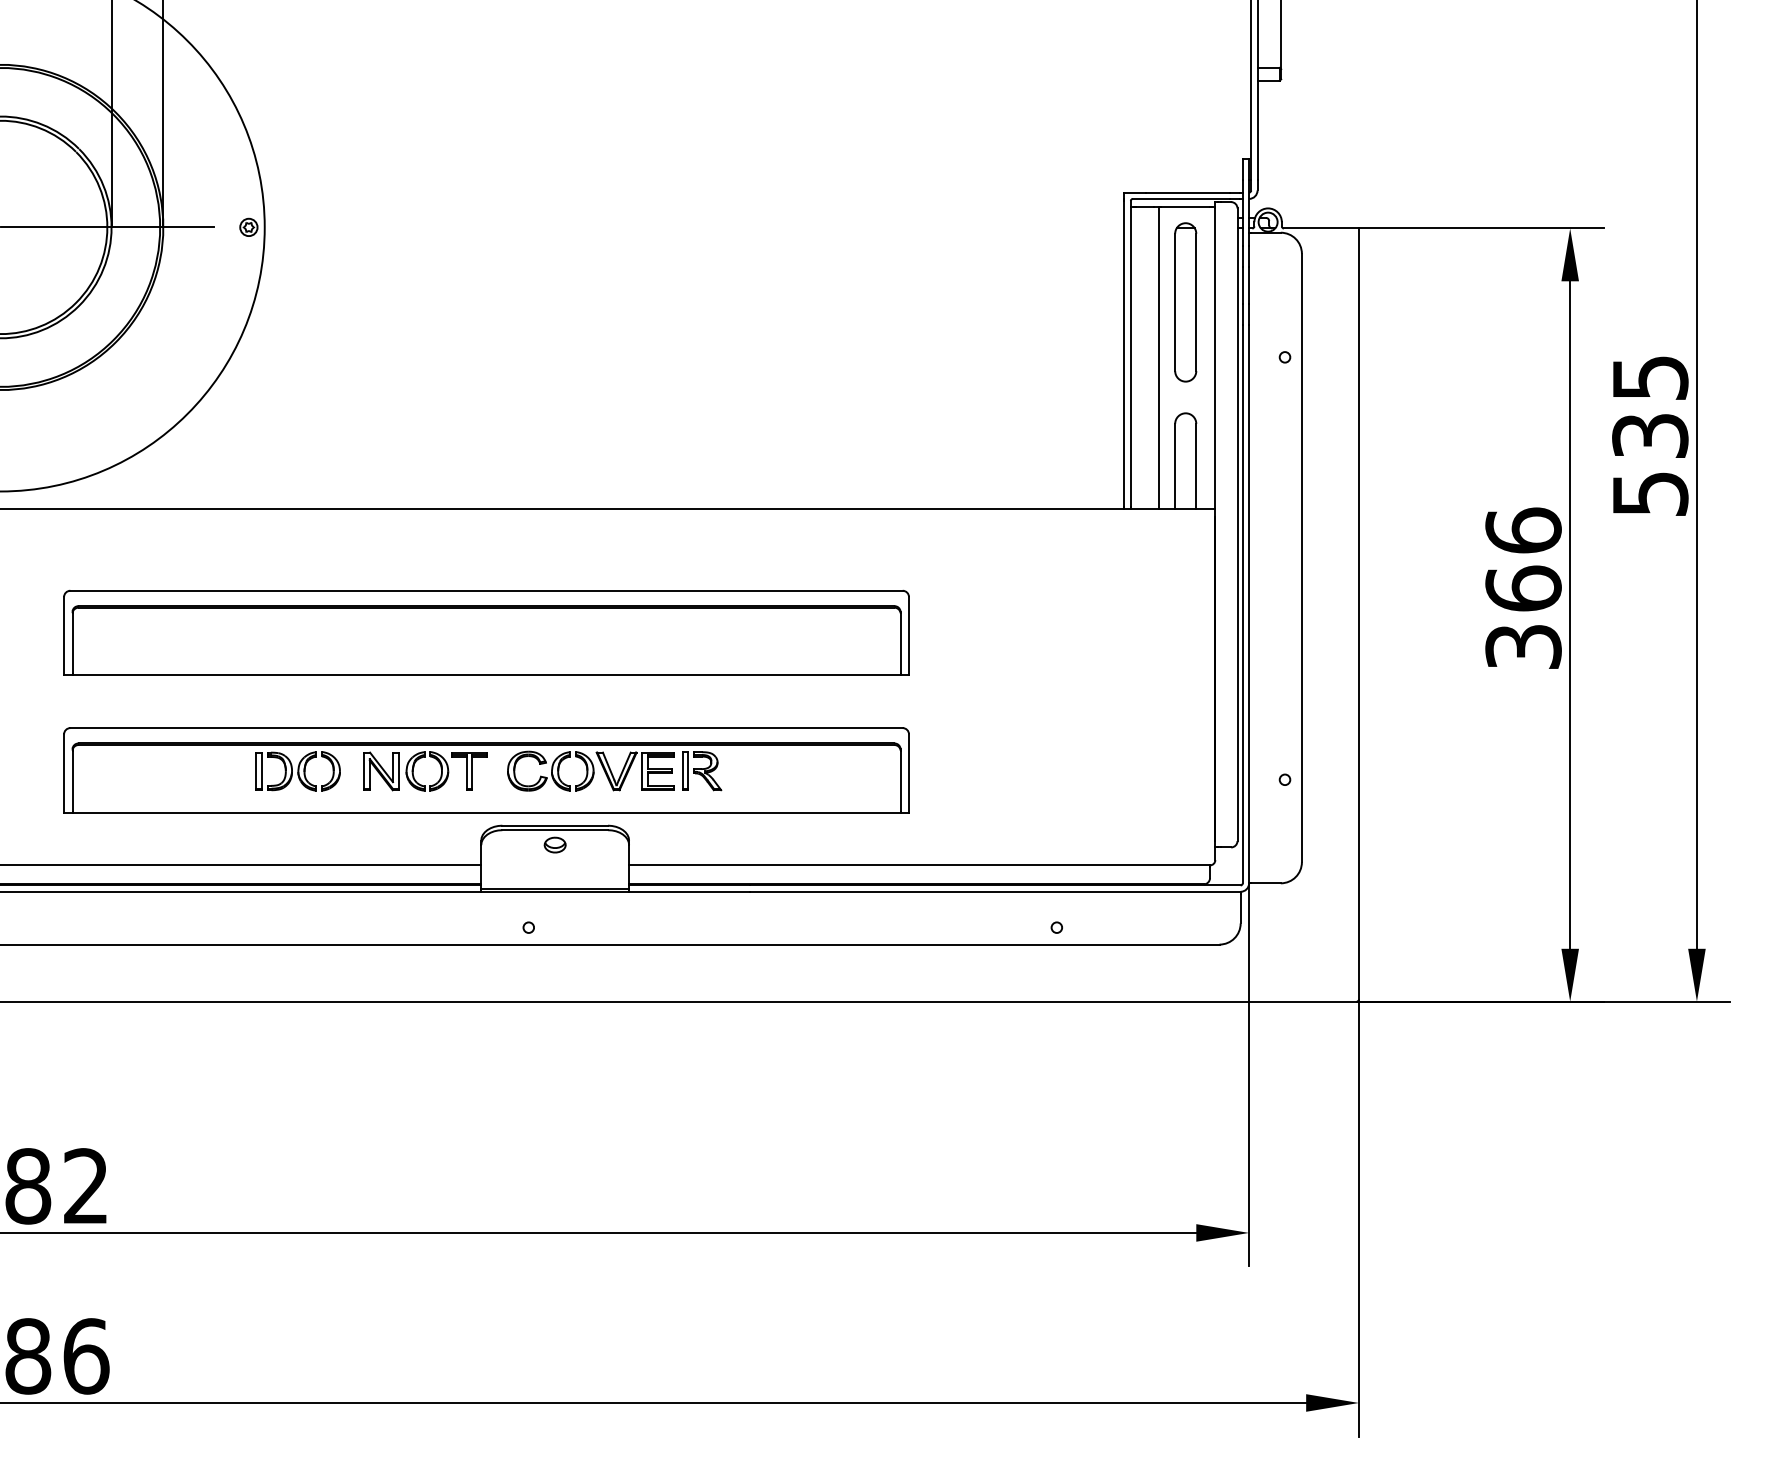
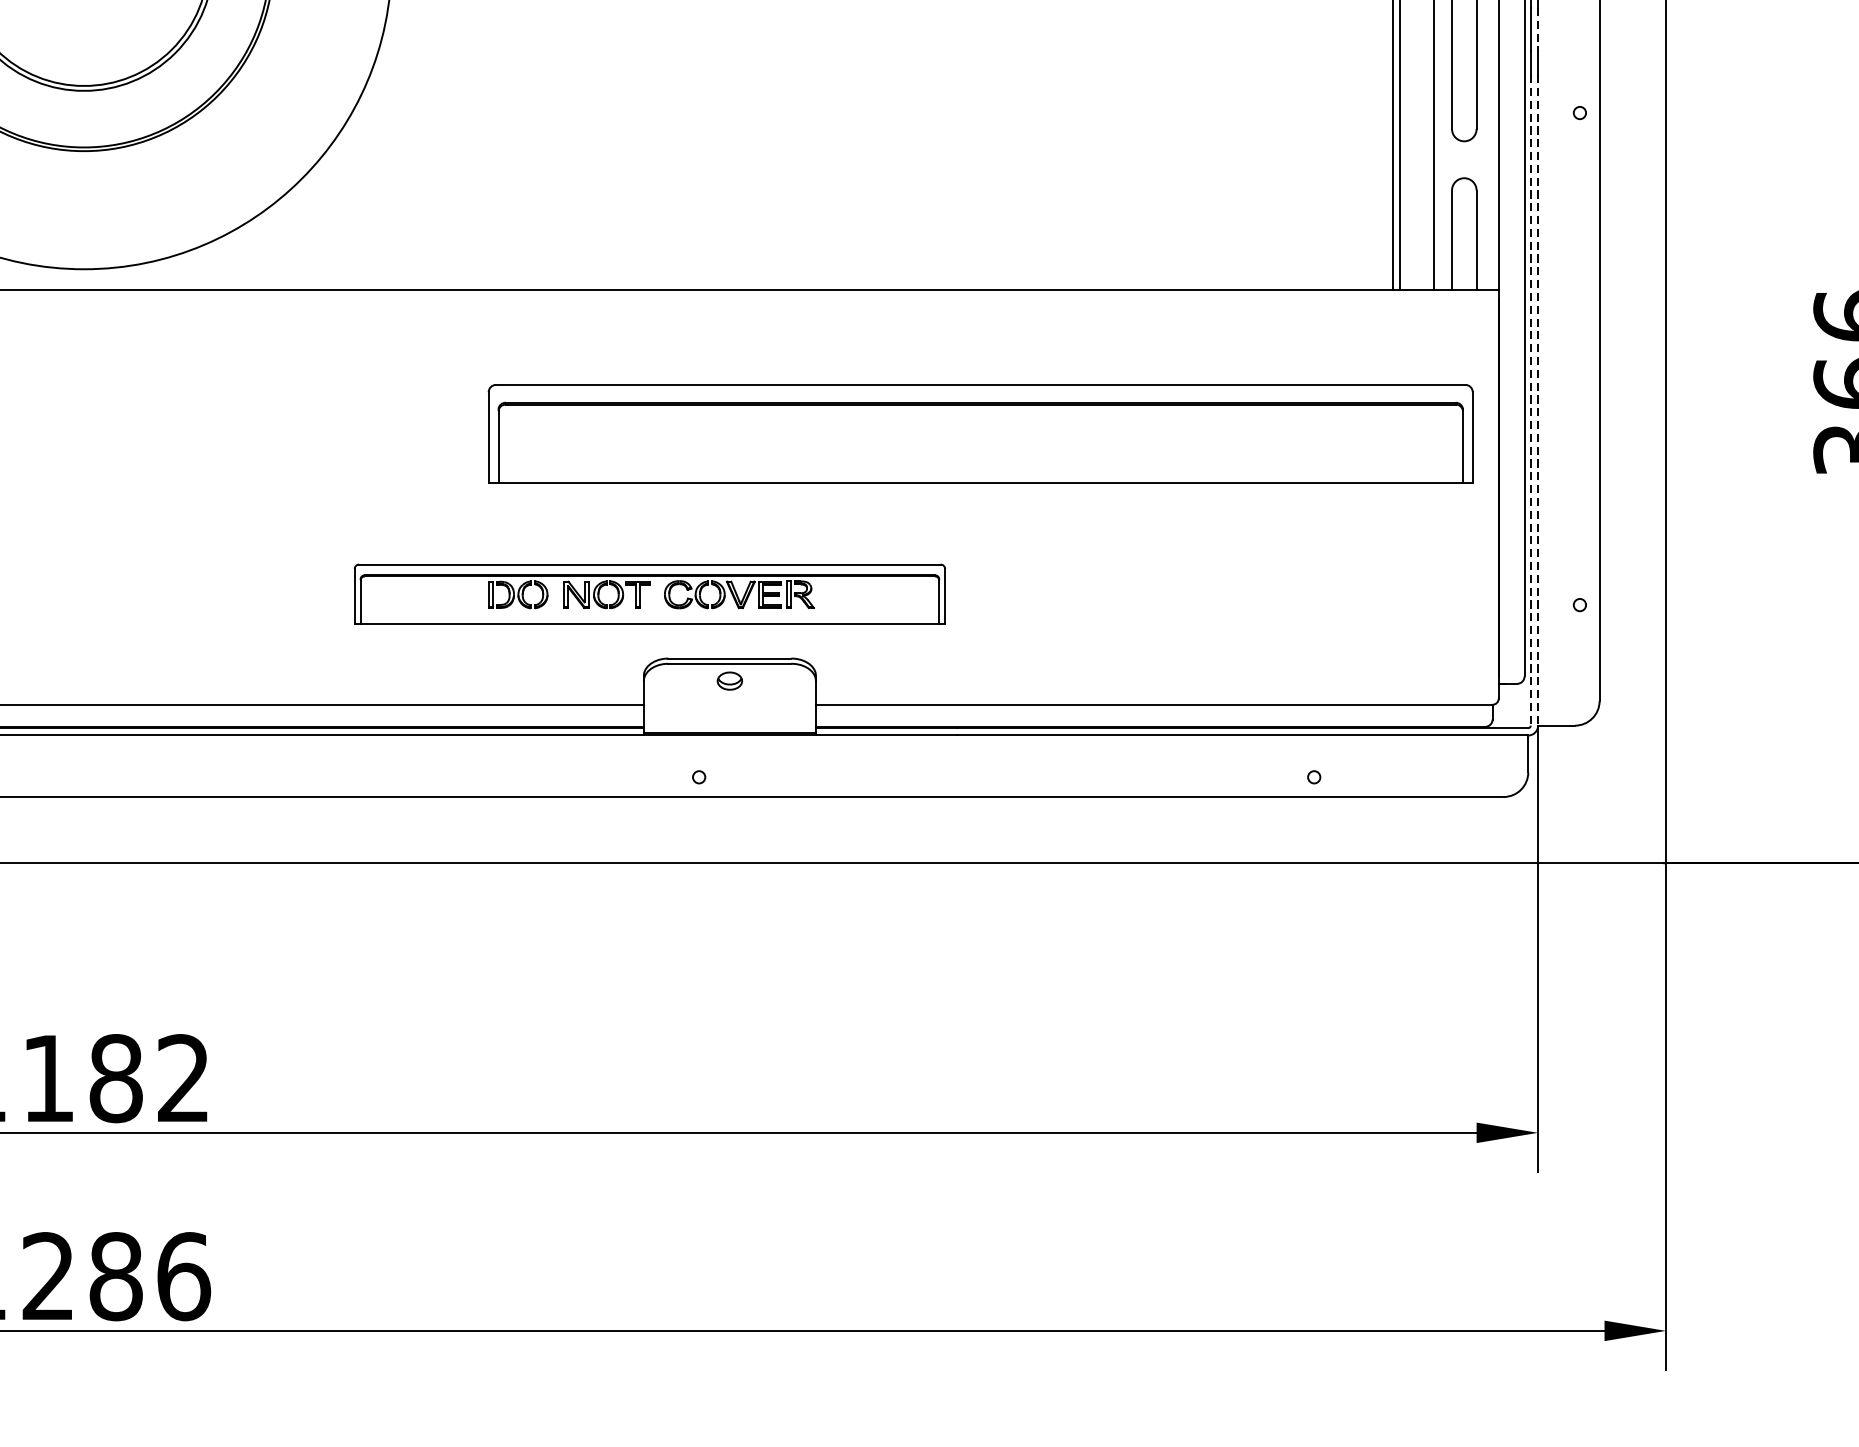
line: (1249, 286) -> (1538, 30), solid -> dashed
line: (1242, 604) -> (1530, 400), solid -> dashed
line: (1249, 604) -> (1538, 400), solid -> dashed
part: (486, 632) -> (980, 433), moved
part: (486, 770) -> (649, 594), size x0.6

